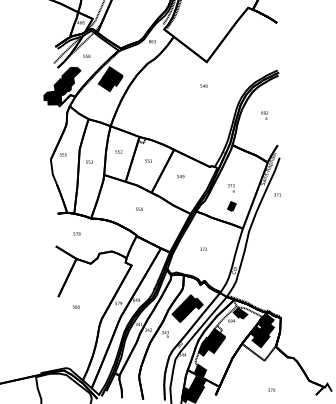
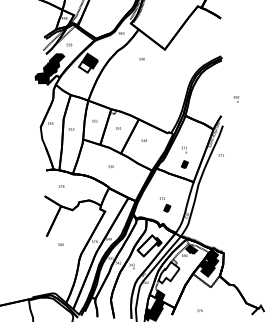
fill: (106, 84) -> (85, 67), removed
text: (203, 85) -> (141, 58), moved
text: (264, 115) -> (236, 99), moved
part: (209, 261) -> (167, 208), added
fill: (185, 308) -> (147, 245), removed
fill: (211, 342) -> (168, 272), removed
text: (271, 389) -> (199, 310), moved

